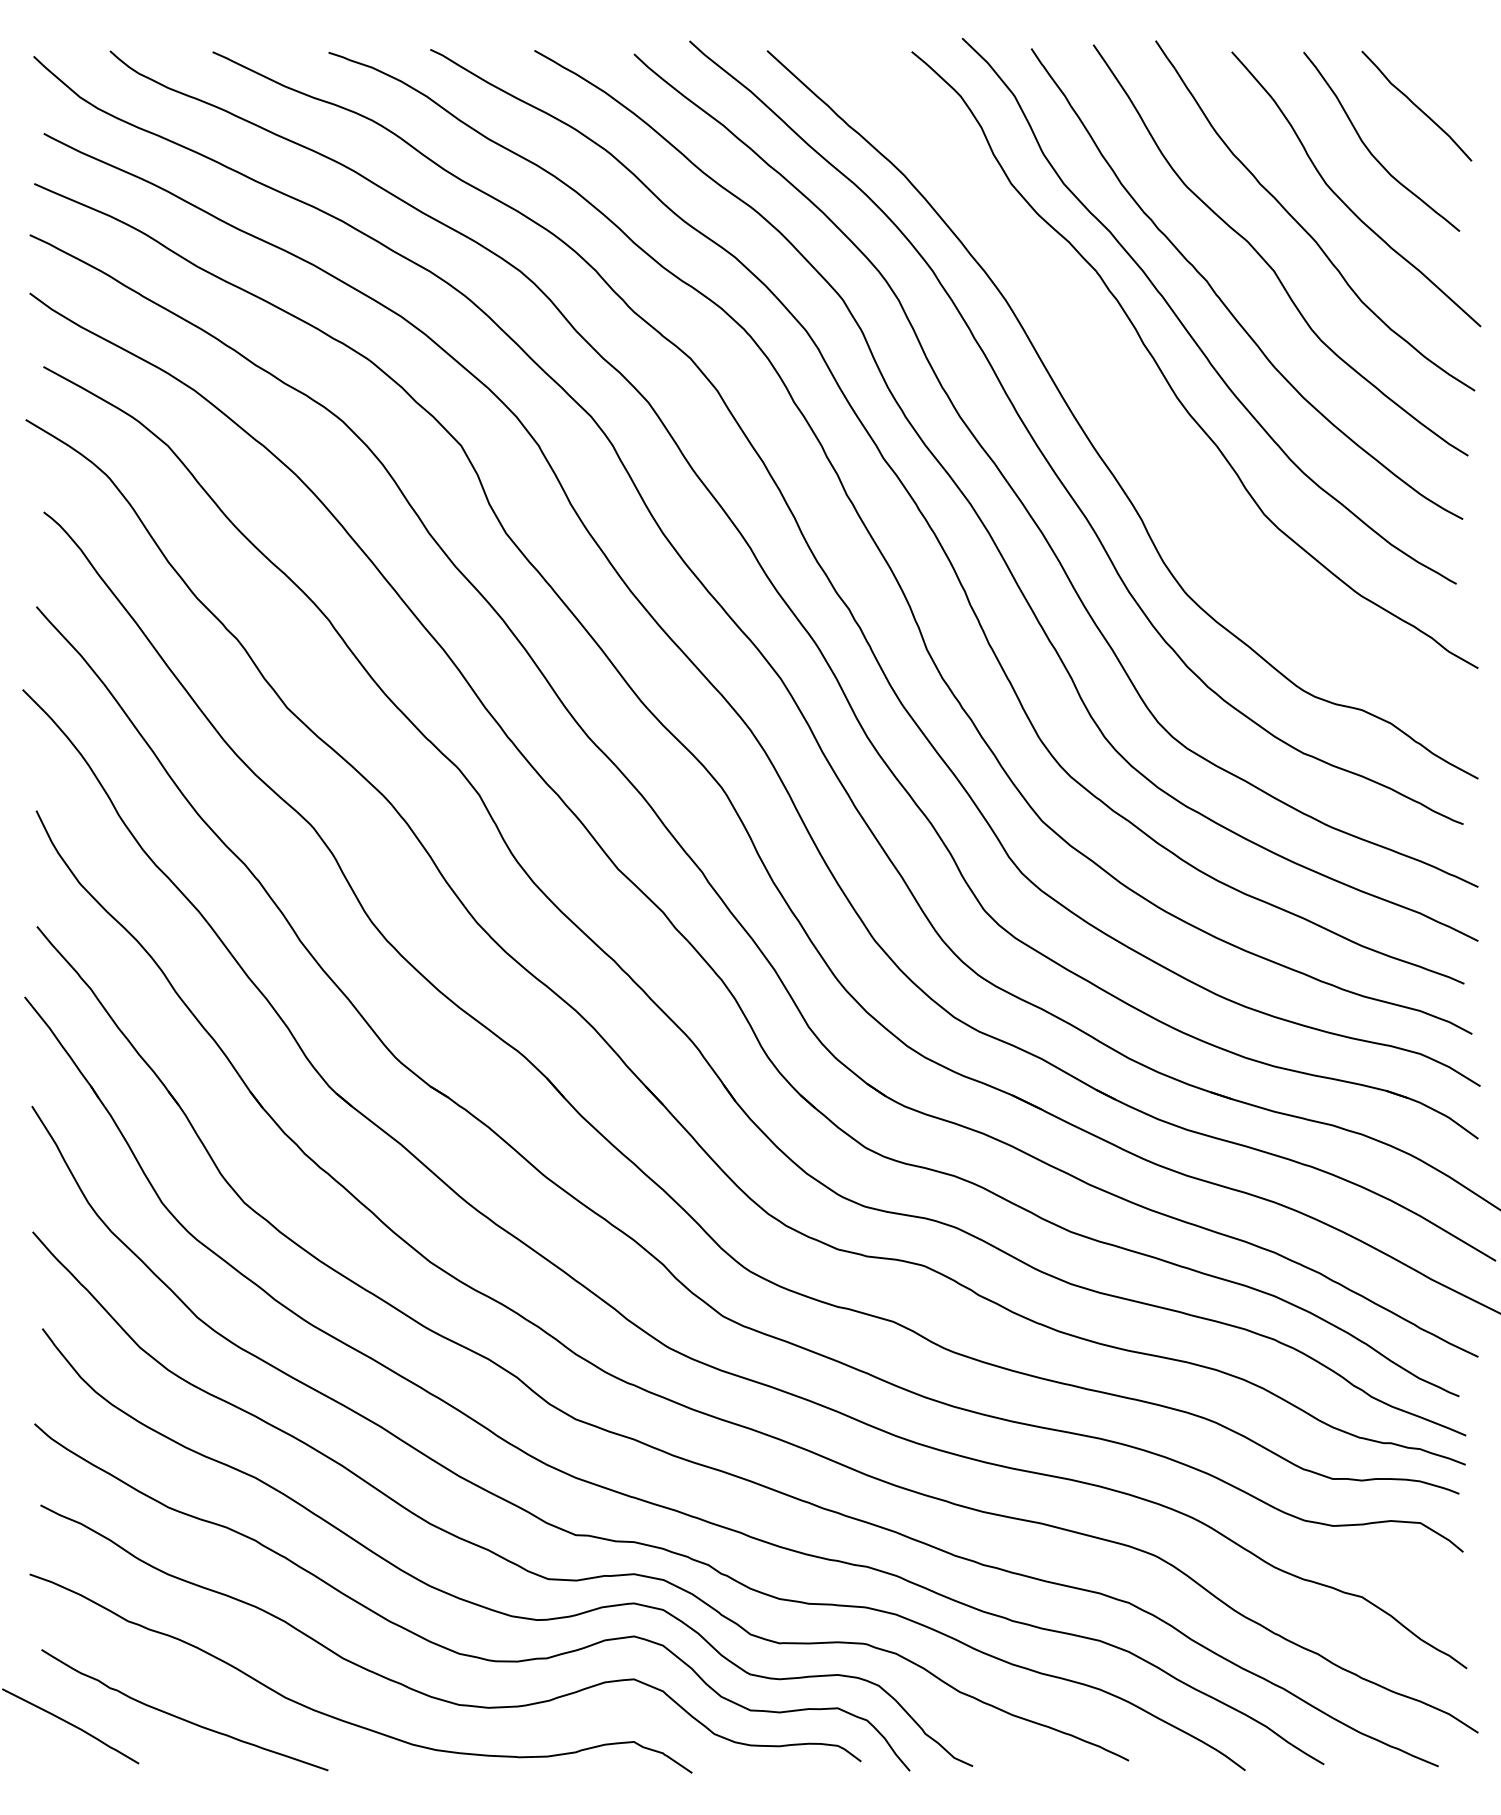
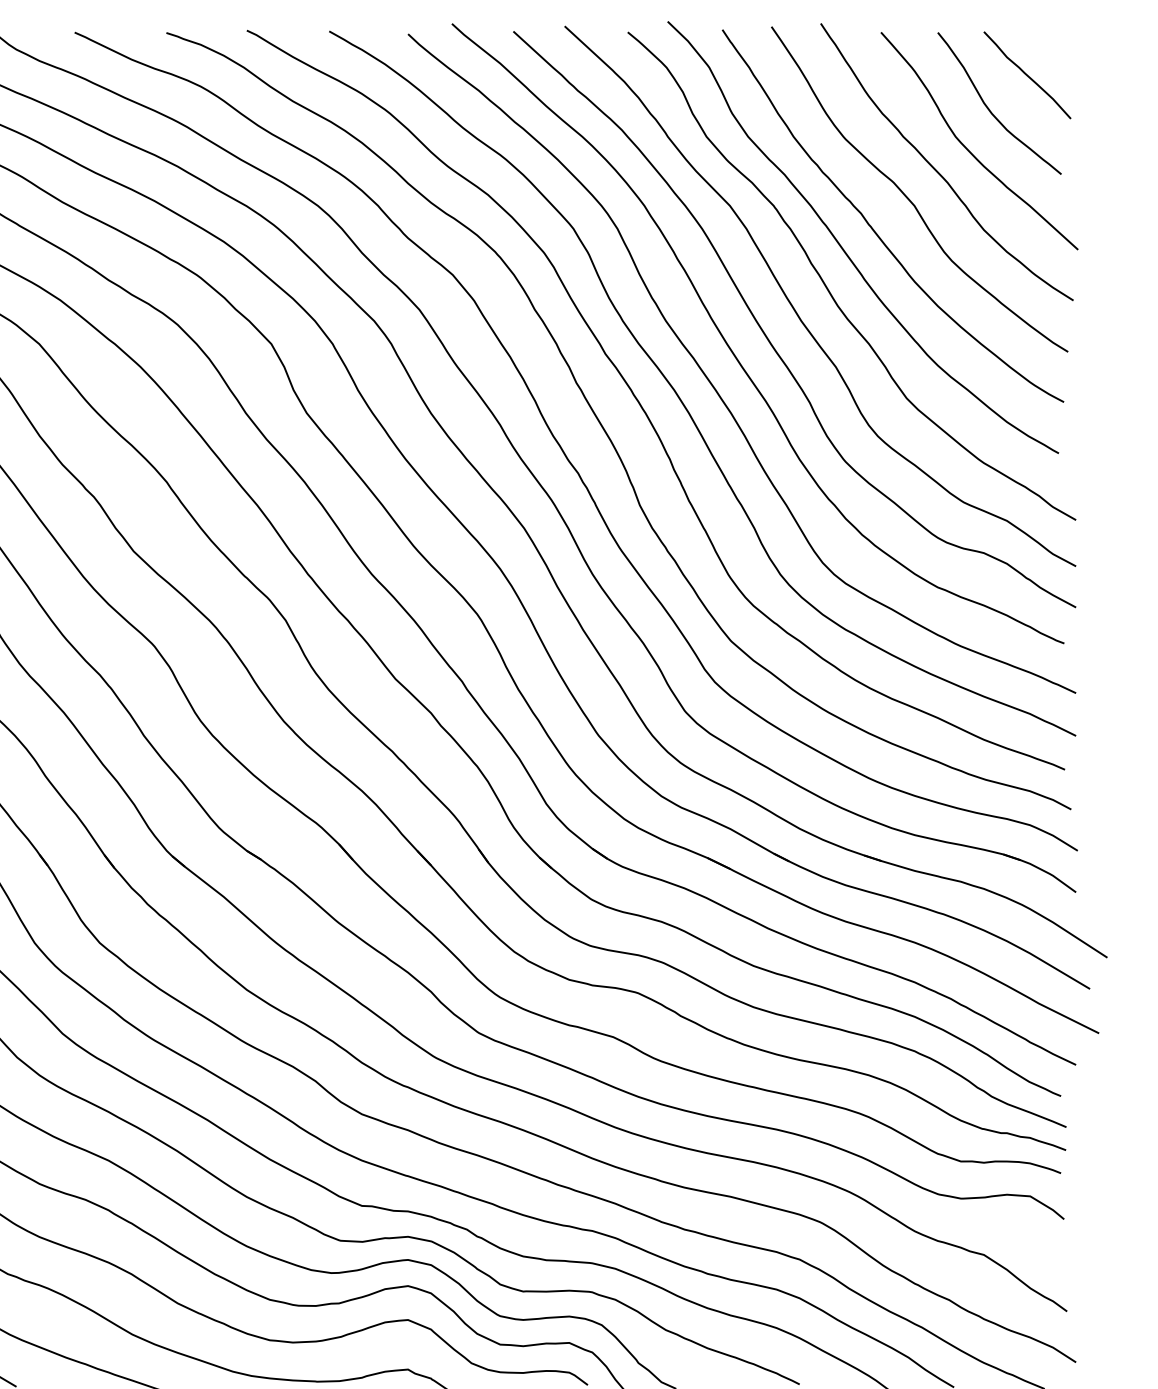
curve: (1125, 405) -> (796, 312), added

